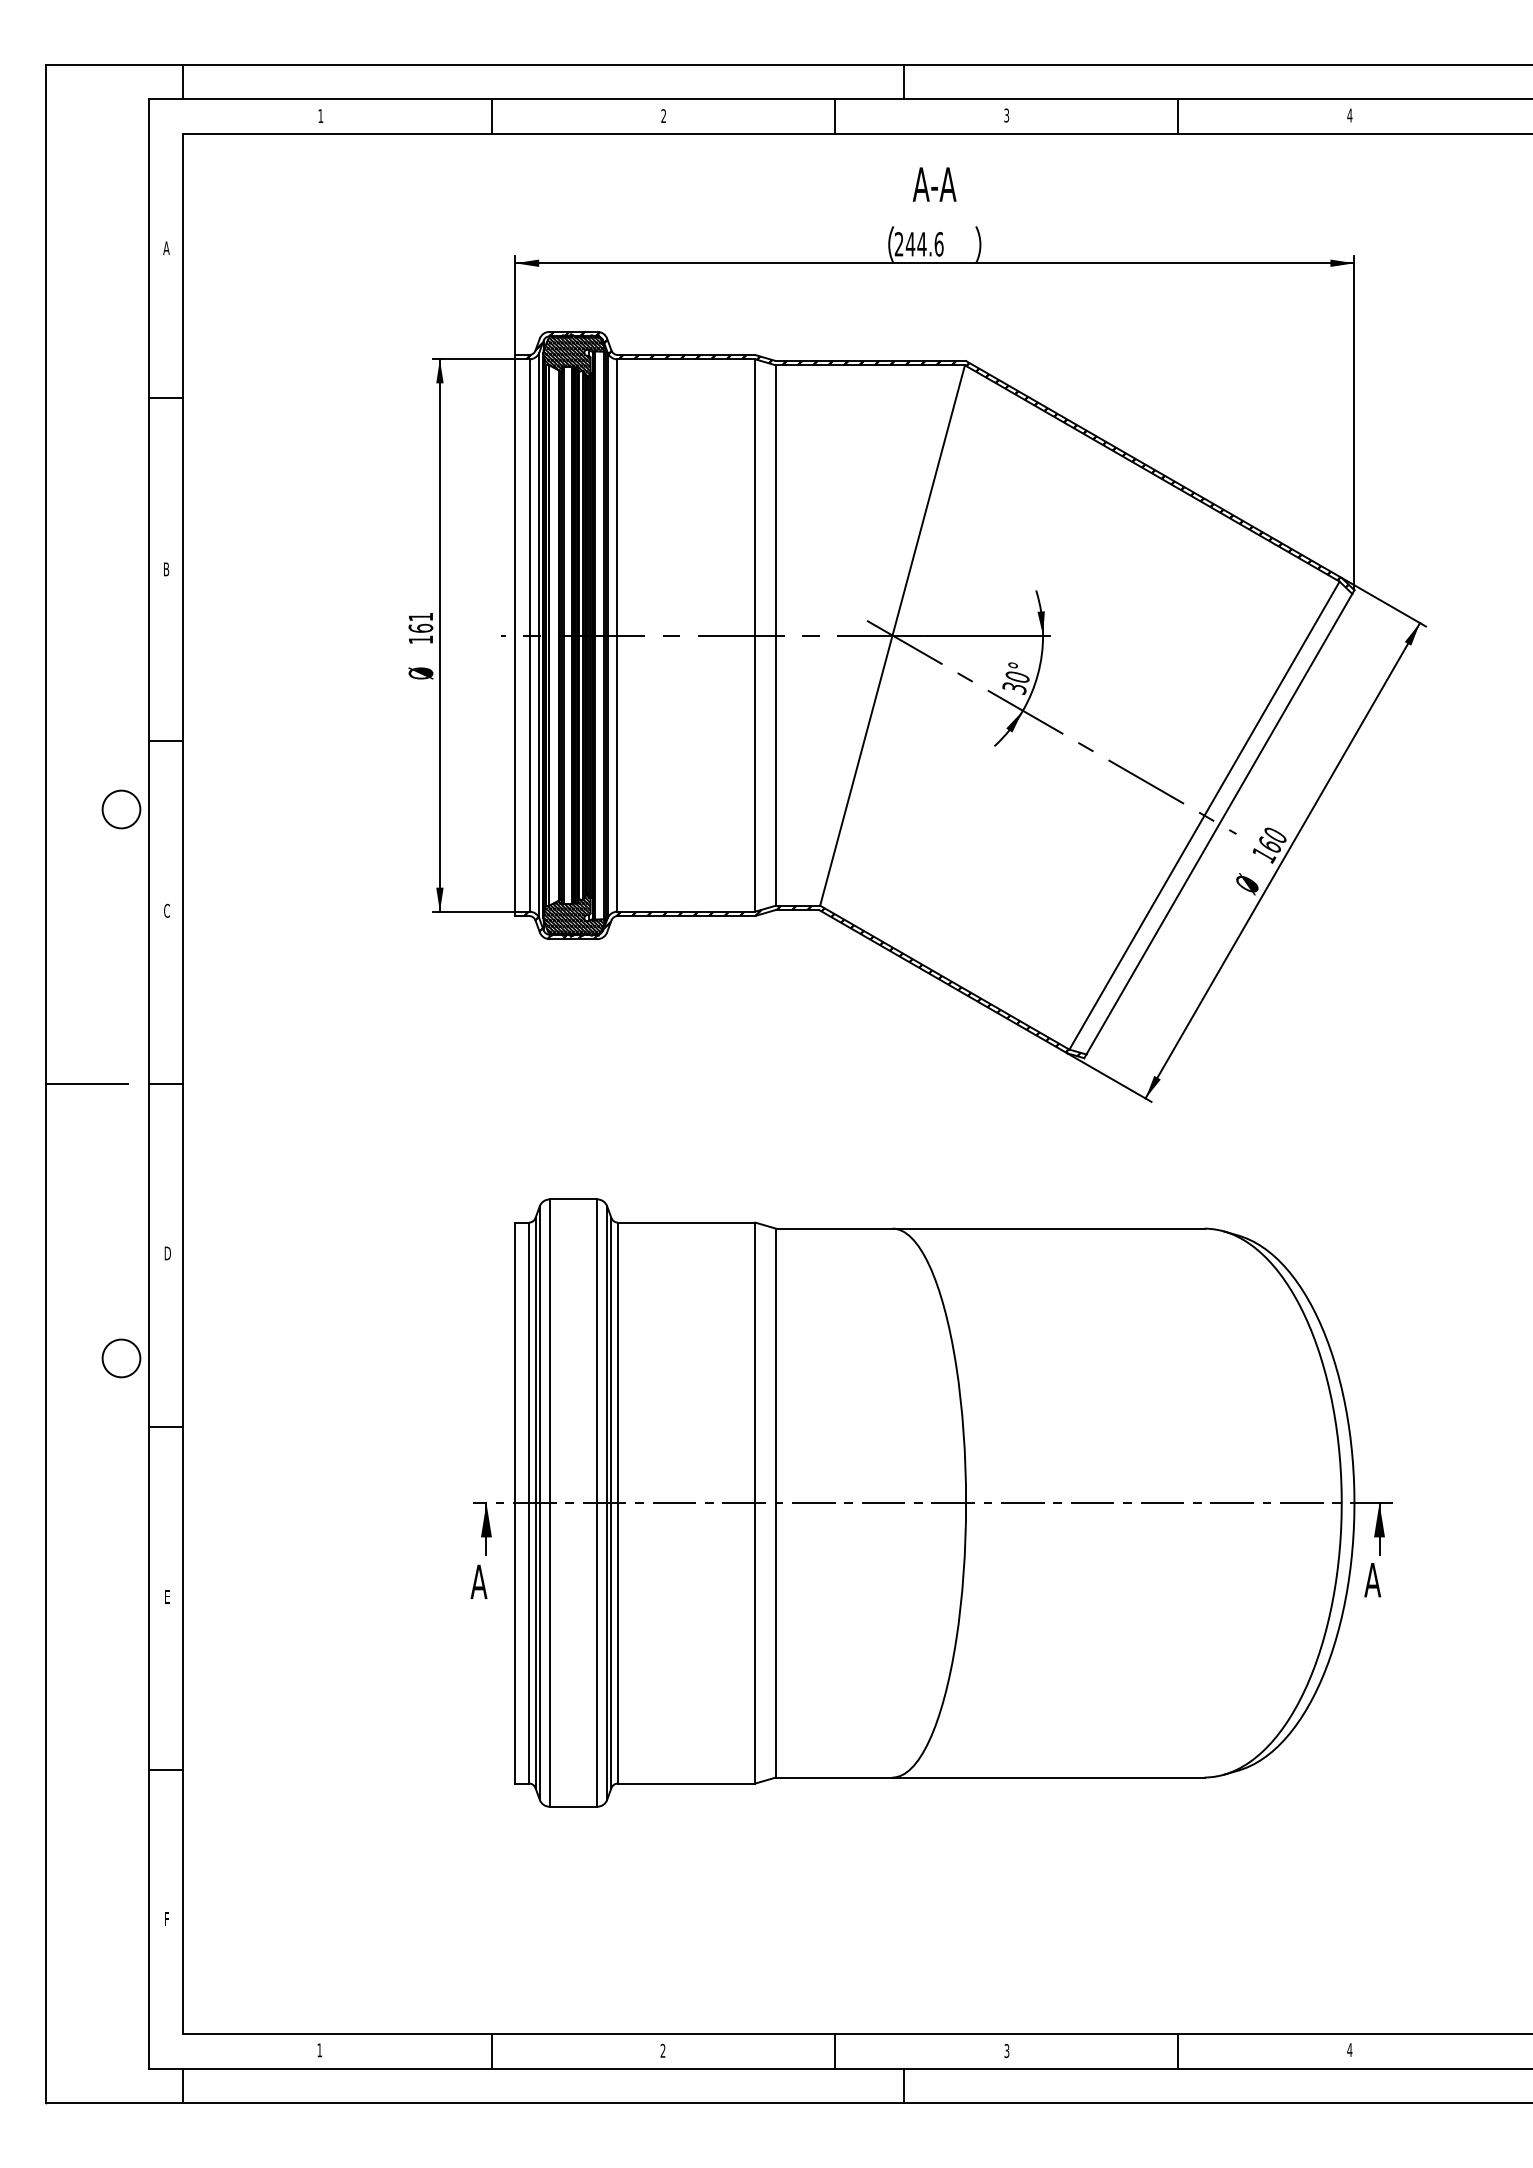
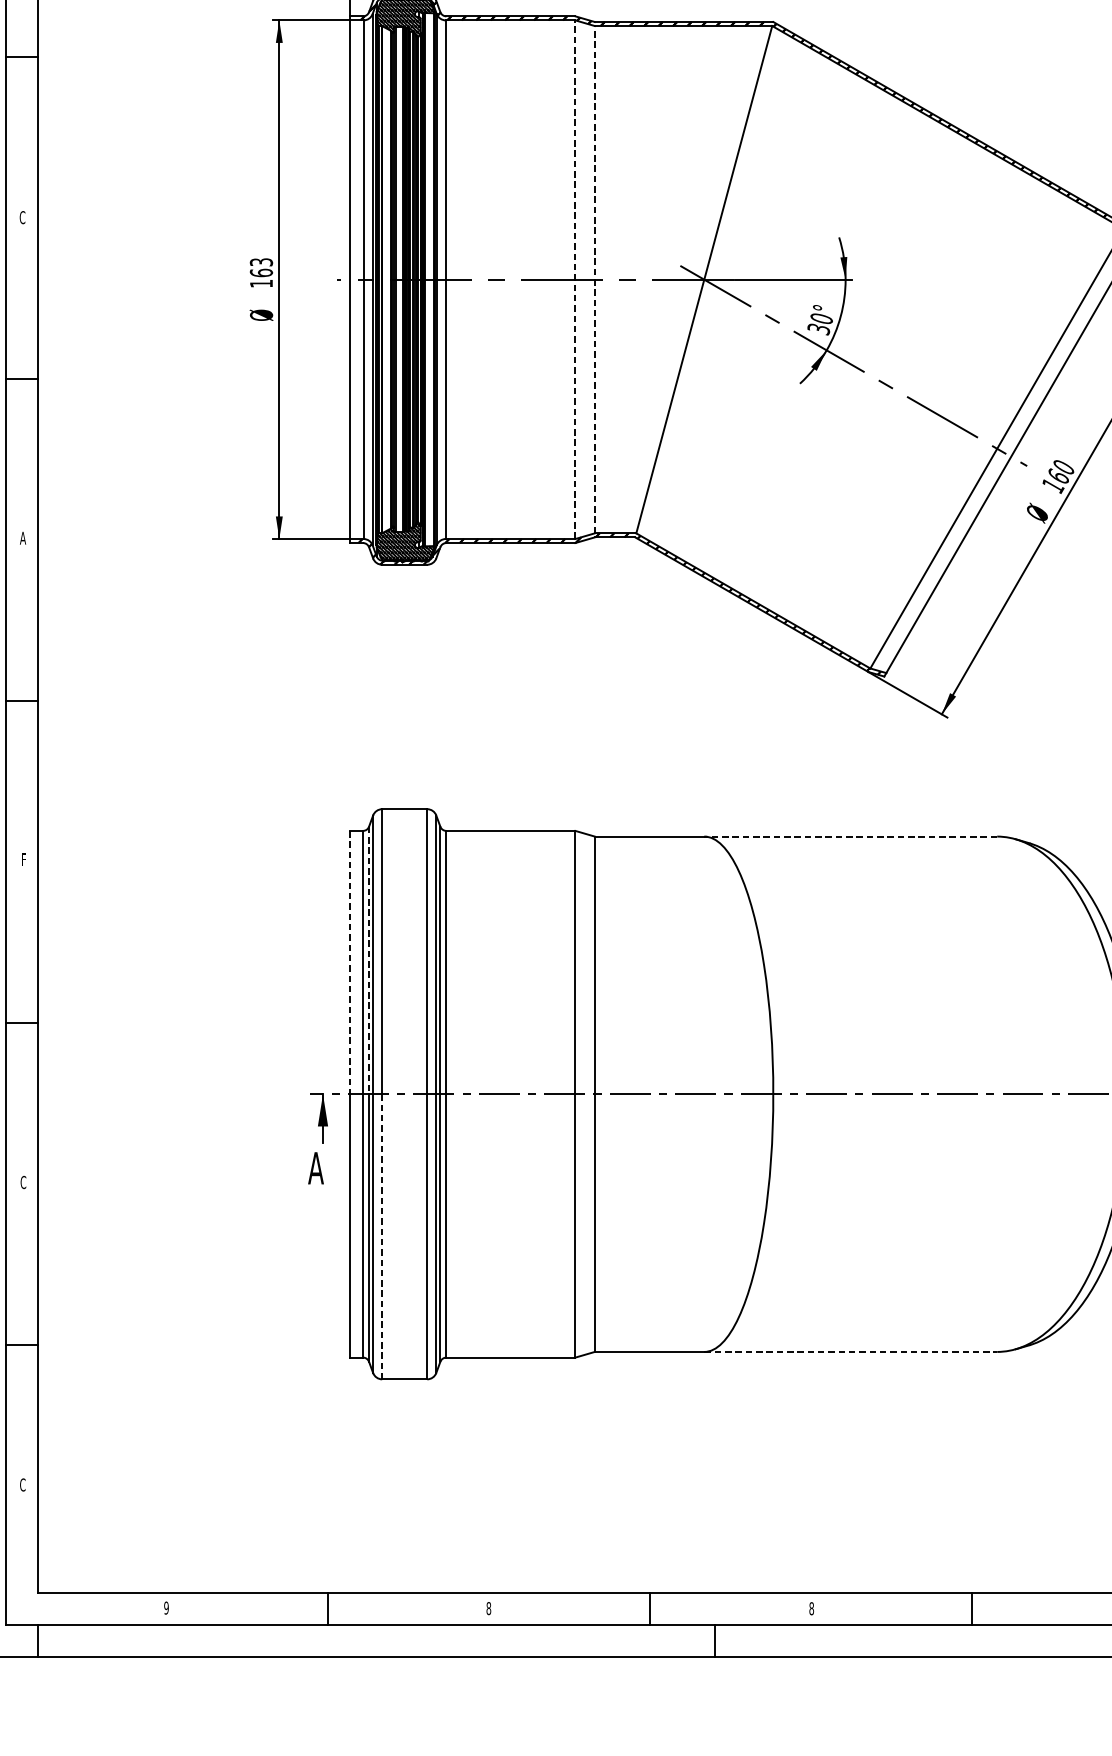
text: (166, 569) -> (22, 217), B -> C
text: (420, 616) -> (261, 261), 161 -> 163
line: (755, 635) -> (575, 279), solid -> dashed
line: (775, 635) -> (594, 279), solid -> dashed
text: (166, 910) -> (22, 537), C -> A
line: (1048, 1228) -> (850, 836), solid -> dashed
text: (167, 1253) -> (23, 859), D -> F
line: (535, 1361) -> (369, 961), solid -> dashed
line: (515, 1363) -> (350, 963), solid -> dashed
text: (167, 1597) -> (23, 1182), E -> C
line: (549, 1654) -> (382, 1236), solid -> dashed
line: (1048, 1777) -> (850, 1351), solid -> dashed
text: (166, 1919) -> (22, 1485), F -> C
text: (319, 2050) -> (166, 1608), 1 -> 9
text: (662, 2050) -> (488, 1608), 2 -> 8
text: (1006, 2050) -> (811, 1608), 3 -> 8

